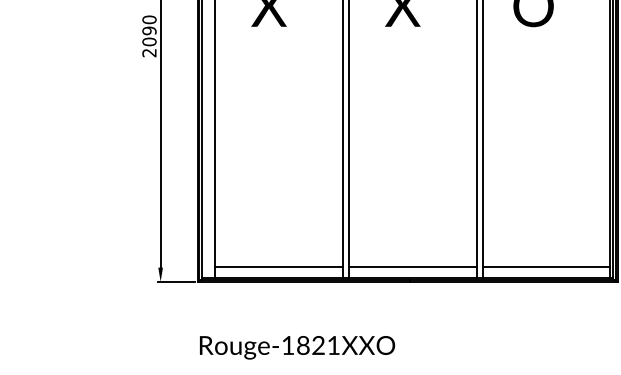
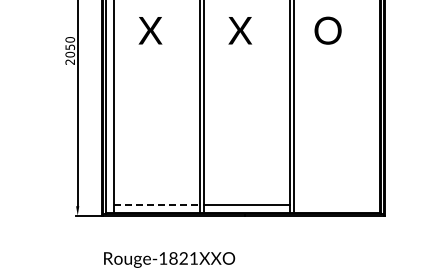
text: (148, 31) -> (69, 47), 2090 -> 2050
line: (279, 266) -> (157, 205), solid -> dashed
line: (546, 266) -> (336, 205), removed

